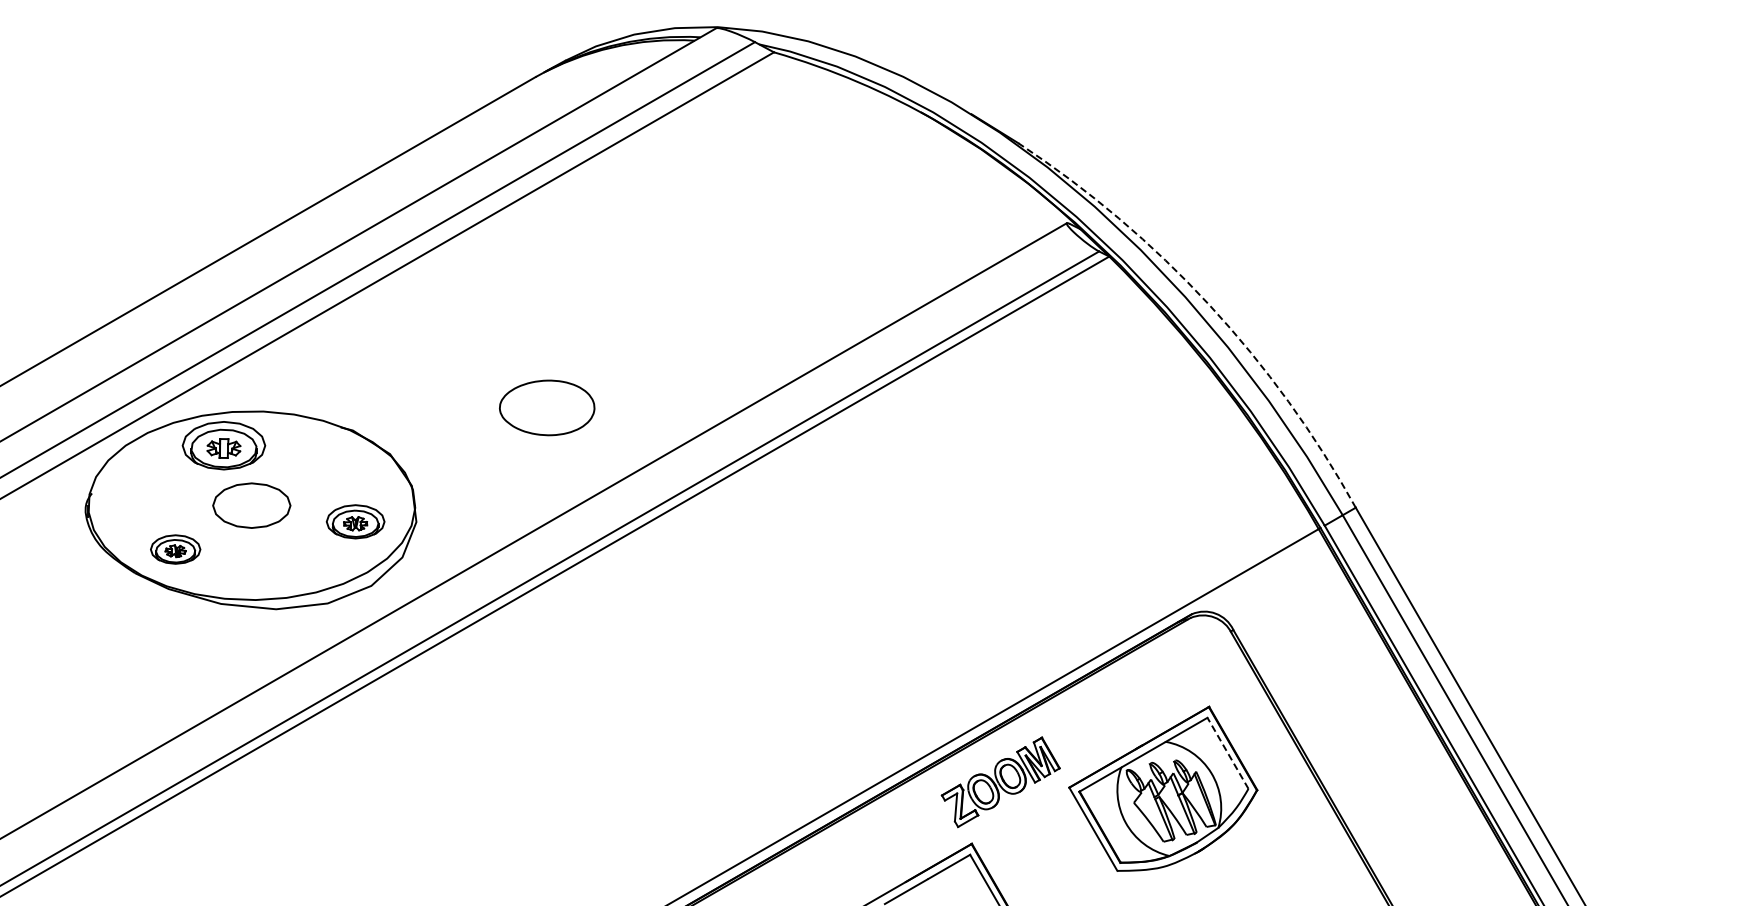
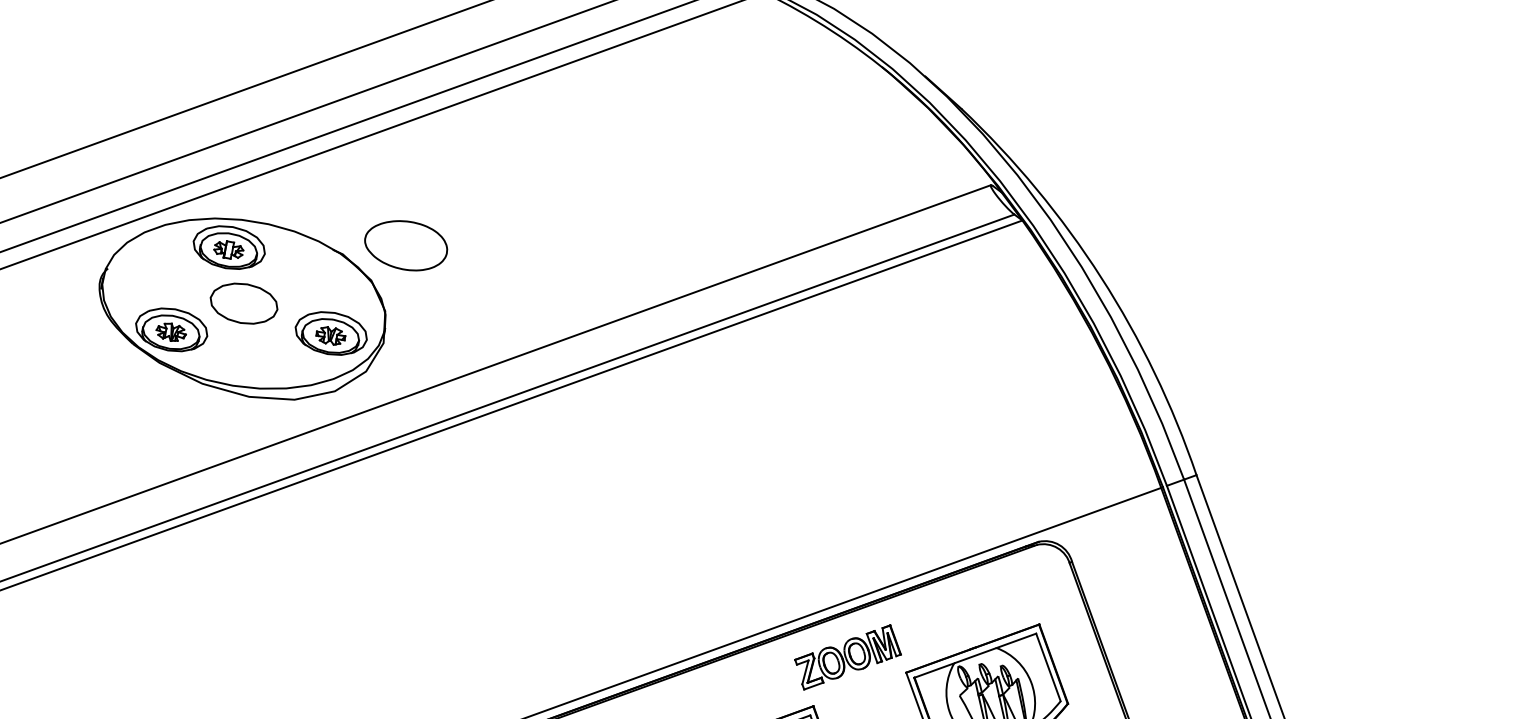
arc: (1209, 304) -> (1101, 277), dashed -> solid
part: (547, 407) -> (406, 245), moved
part: (355, 521) -> (331, 333), size x1.43
part: (175, 549) -> (171, 329), size x1.67
line: (1227, 752) -> (1048, 666), dashed -> solid

